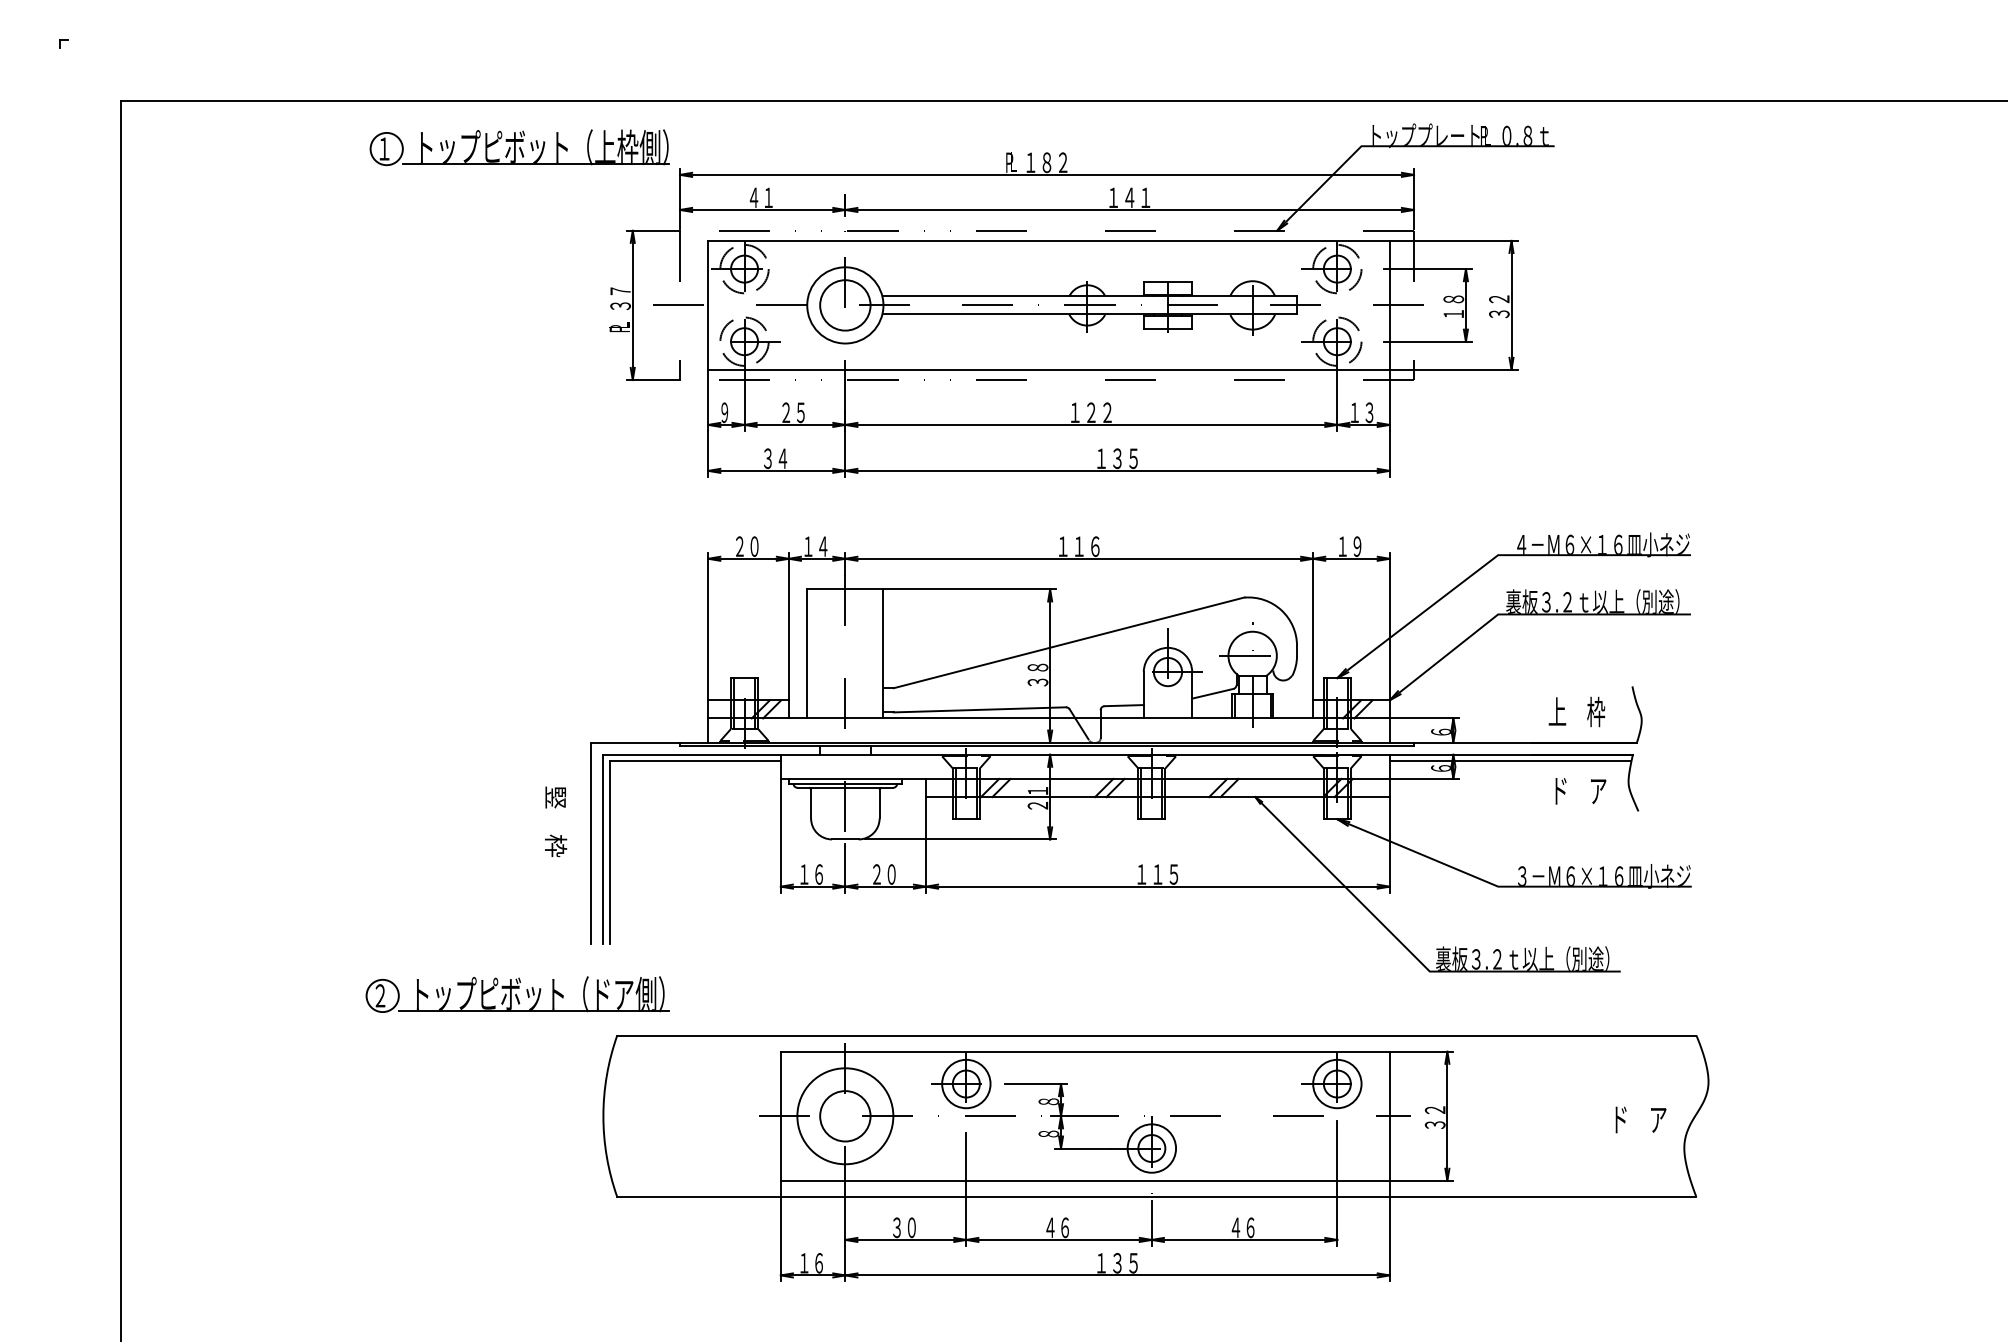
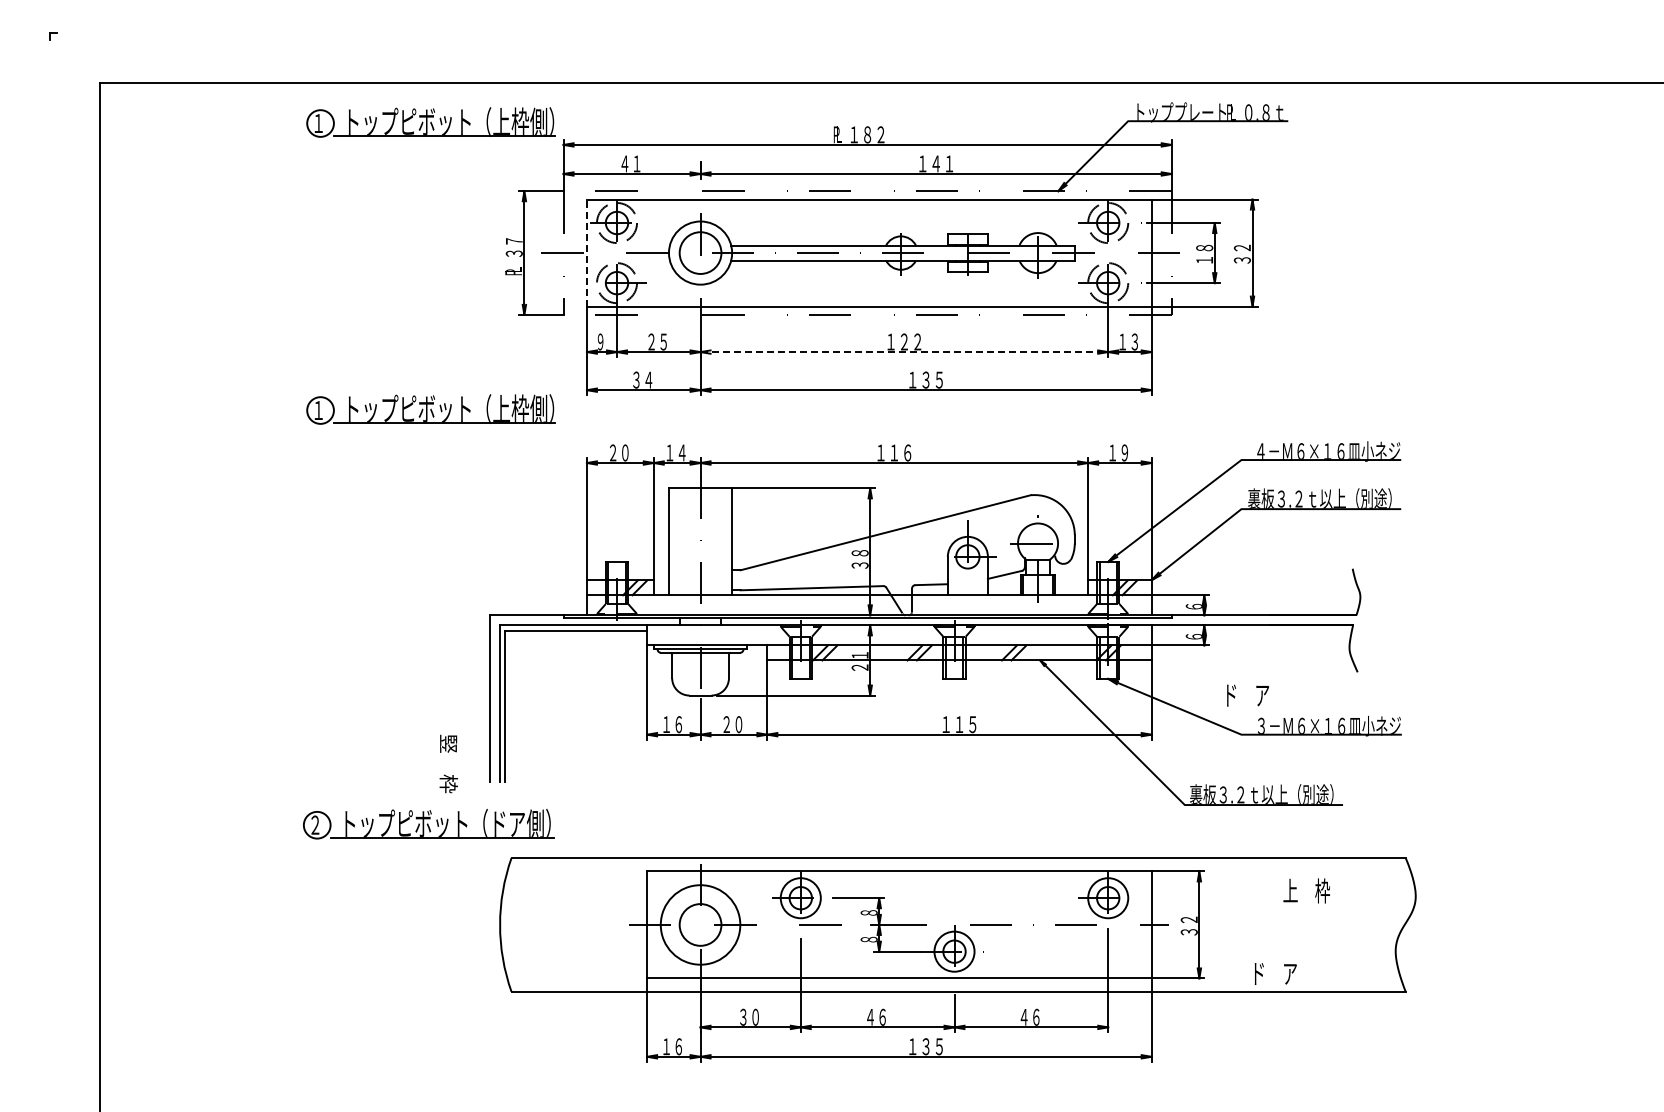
line: (707, 304) -> (586, 252), solid -> dashed
line: (1091, 425) -> (904, 352), solid -> dashed
part: (519, 494) -> (430, 409), added
text: (1576, 711) -> (1306, 890), moved
line: (1510, 760) -> (1251, 630), removed
text: (1580, 791) -> (1247, 695), moved
text: (555, 821) -> (448, 763), moved
text: (1640, 1119) -> (1275, 973), moved

